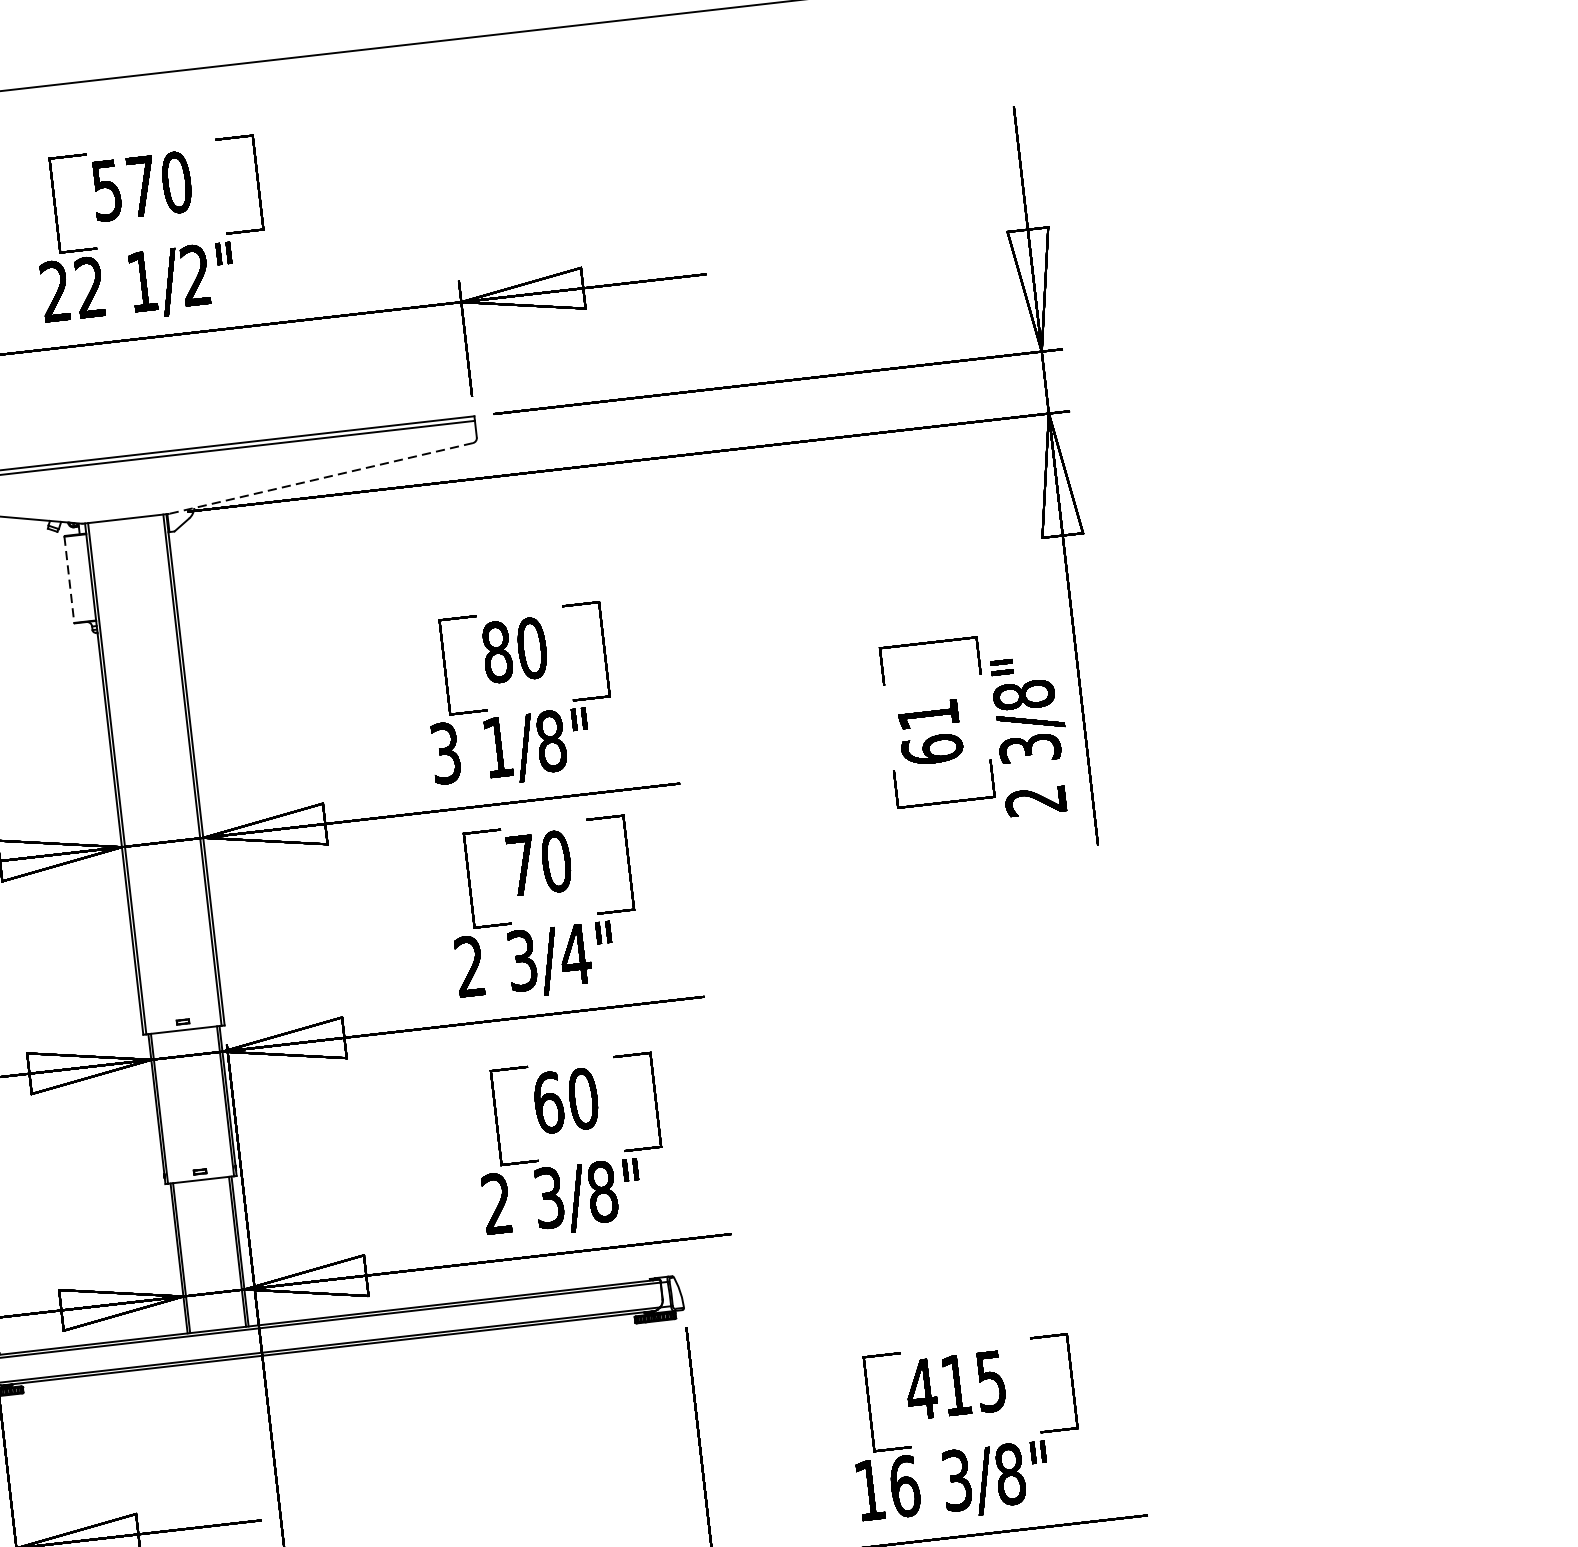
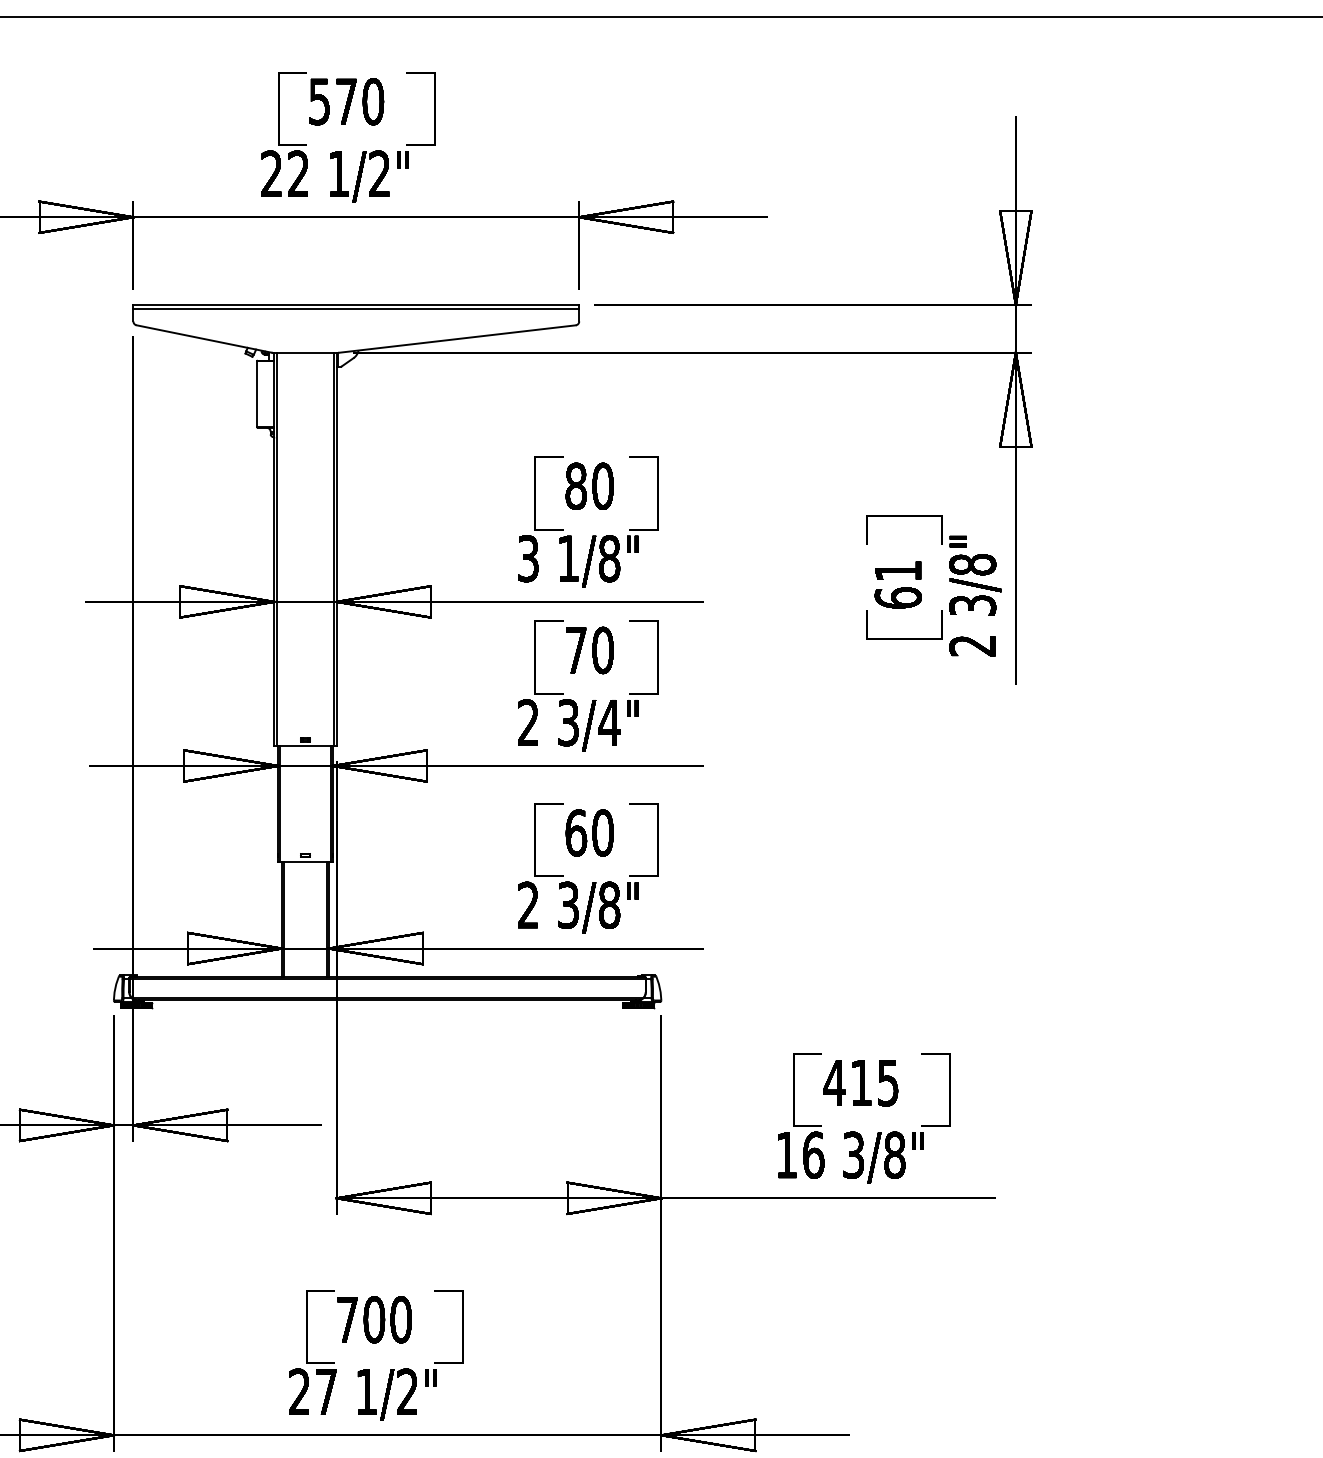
line: (320, 479) -> (456, 339), dashed -> solid
line: (69, 580) -> (257, 394), dashed -> solid

